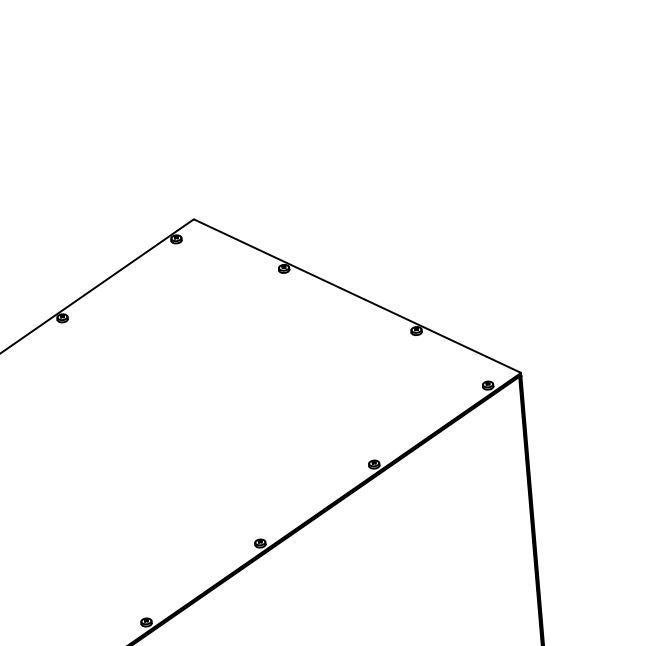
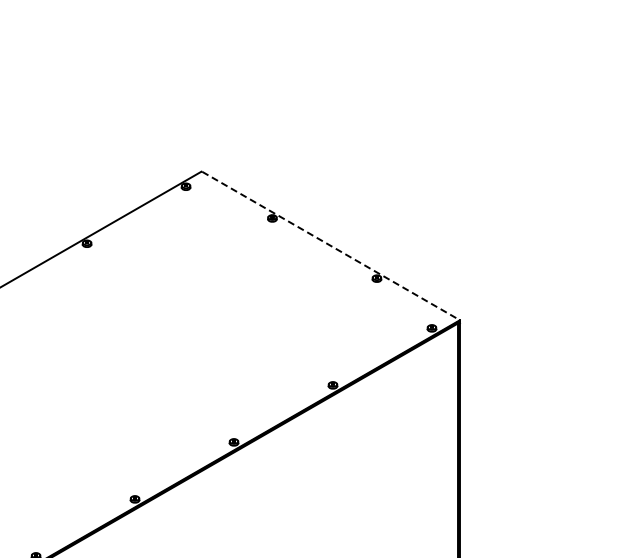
line: (358, 296) -> (331, 246), solid -> dashed

